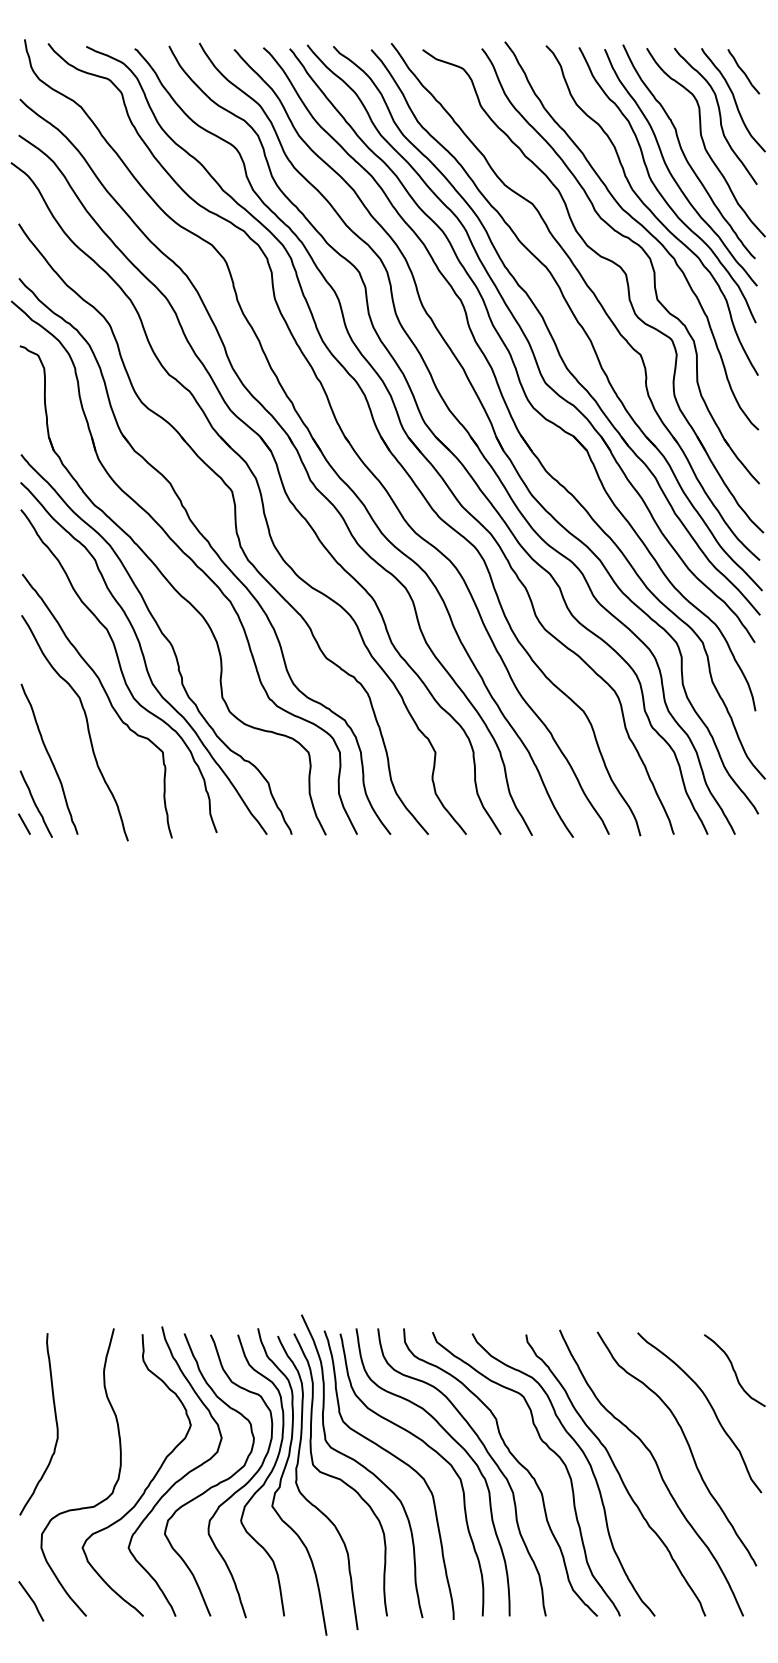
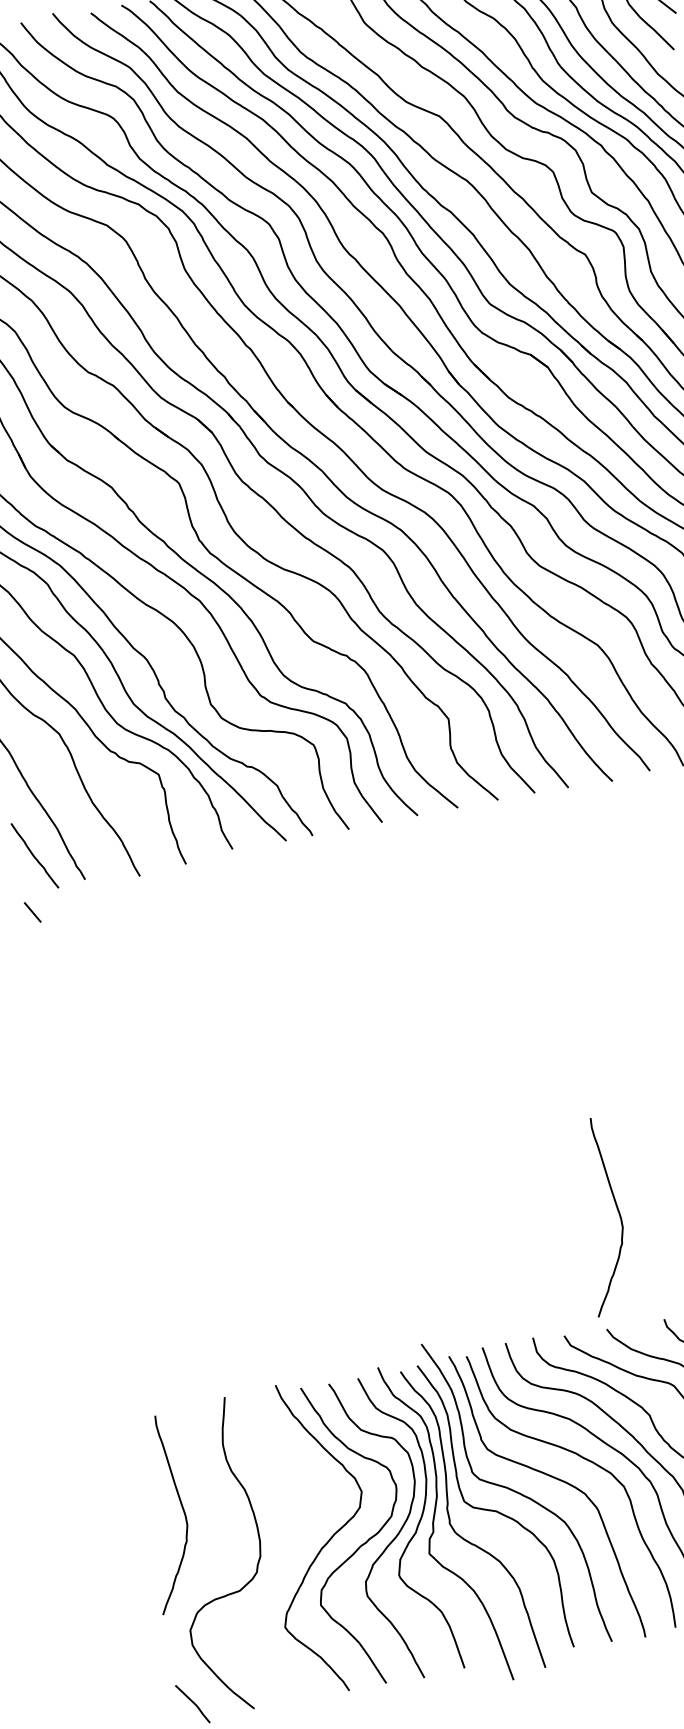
line: (24, 823) -> (32, 911), moved
curve: (502, 1228) -> (617, 1211), added
curve: (148, 1483) -> (293, 1554), removed

